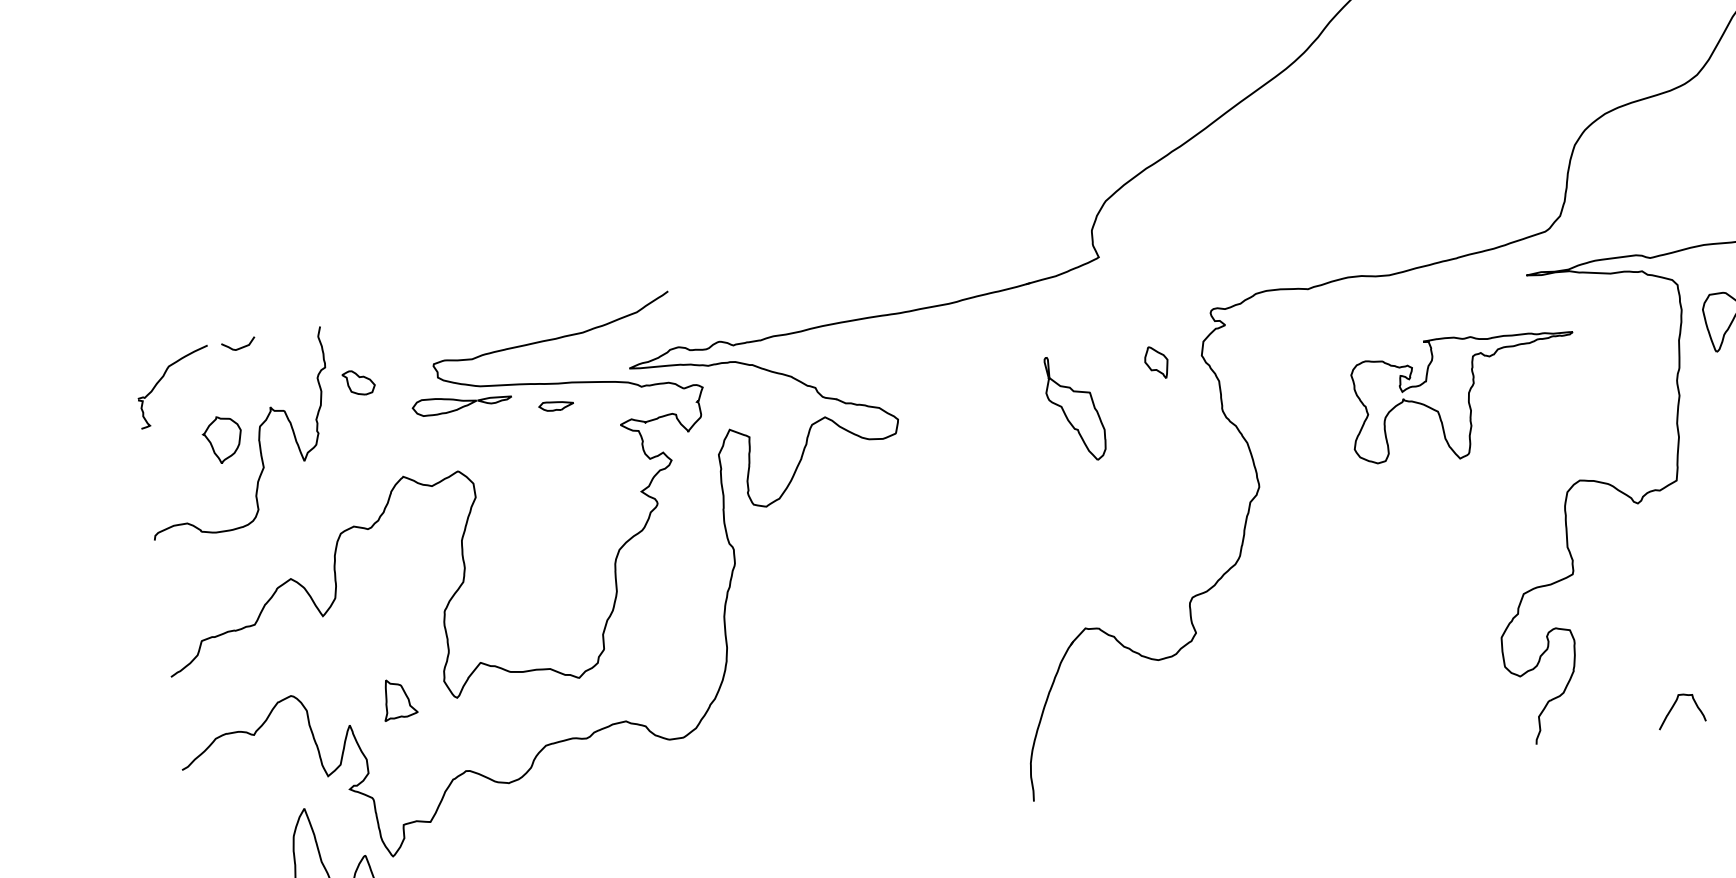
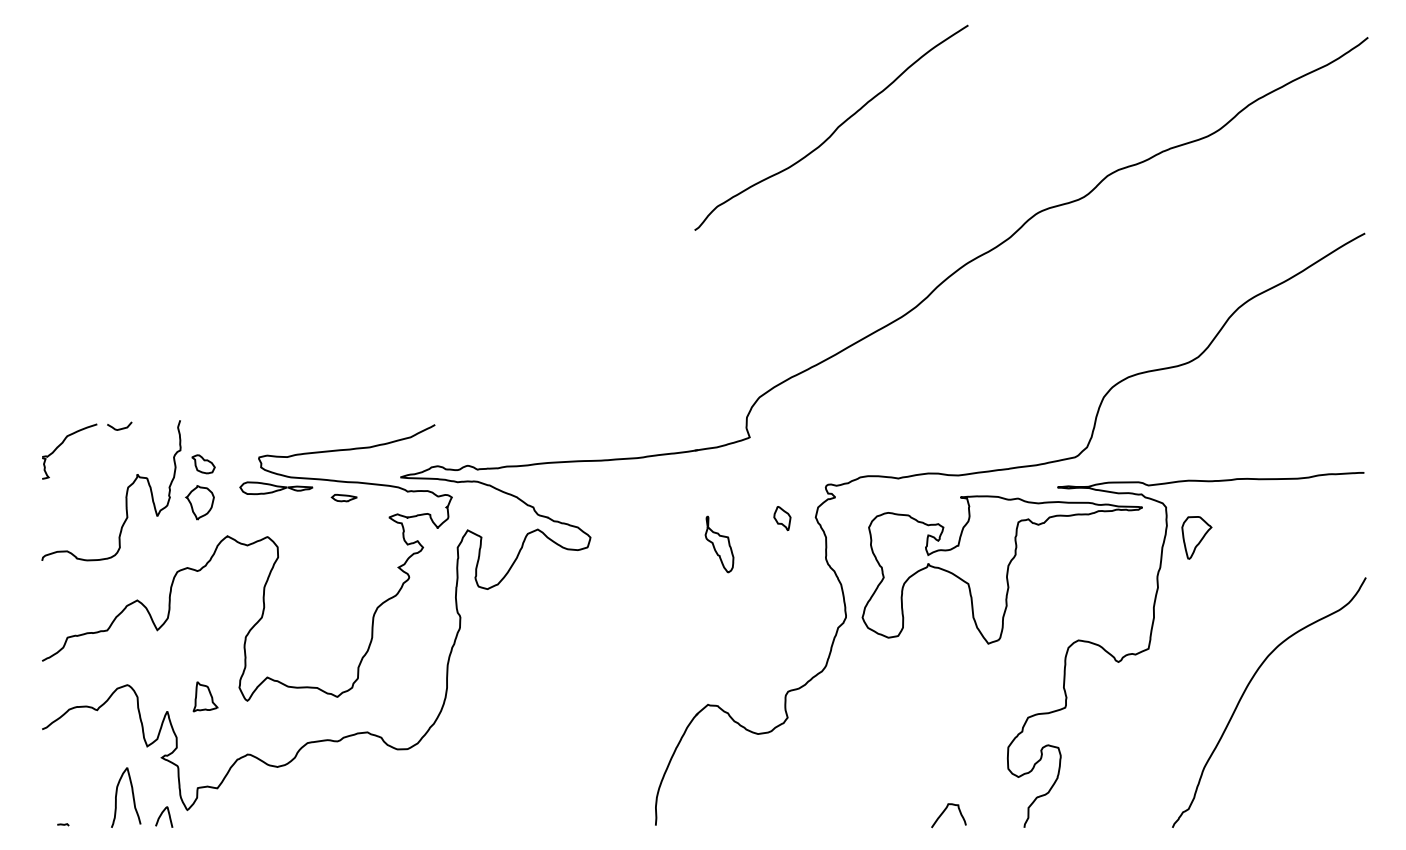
part: (1463, 396) -> (1001, 569), size x1.67
part: (1075, 408) -> (719, 544), size x0.71
part: (221, 439) -> (199, 502), moved
curve: (1674, 707) -> (944, 812), moved

